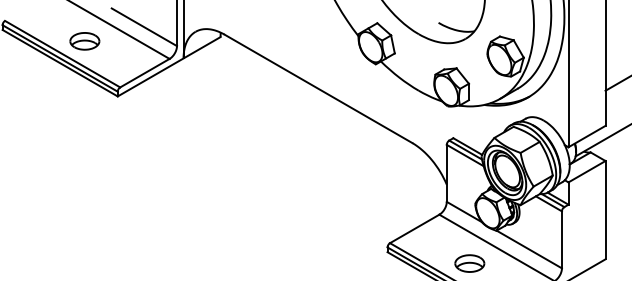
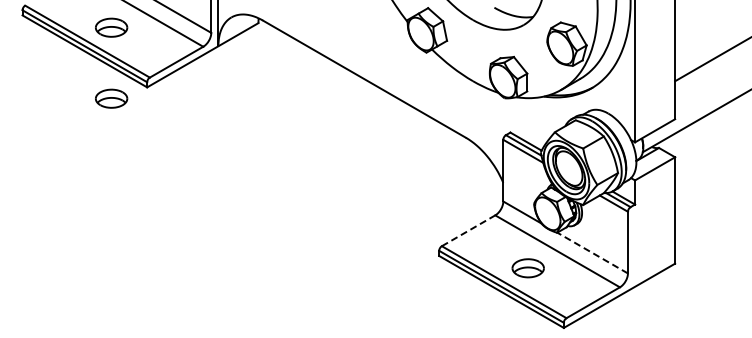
part: (84, 106) -> (111, 98), added
line: (414, 228) -> (468, 230), solid -> dashed
line: (529, 249) -> (592, 253), solid -> dashed

